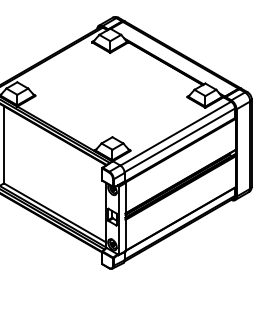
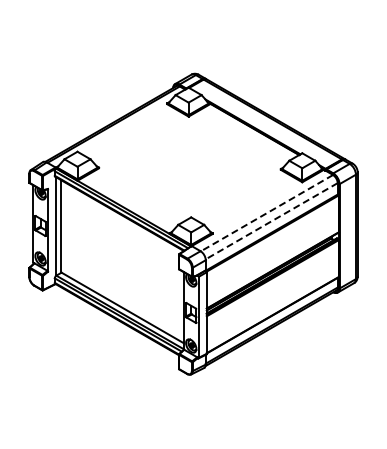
line: (175, 133) -> (266, 213), solid -> dashed
line: (179, 140) -> (271, 221), solid -> dashed

